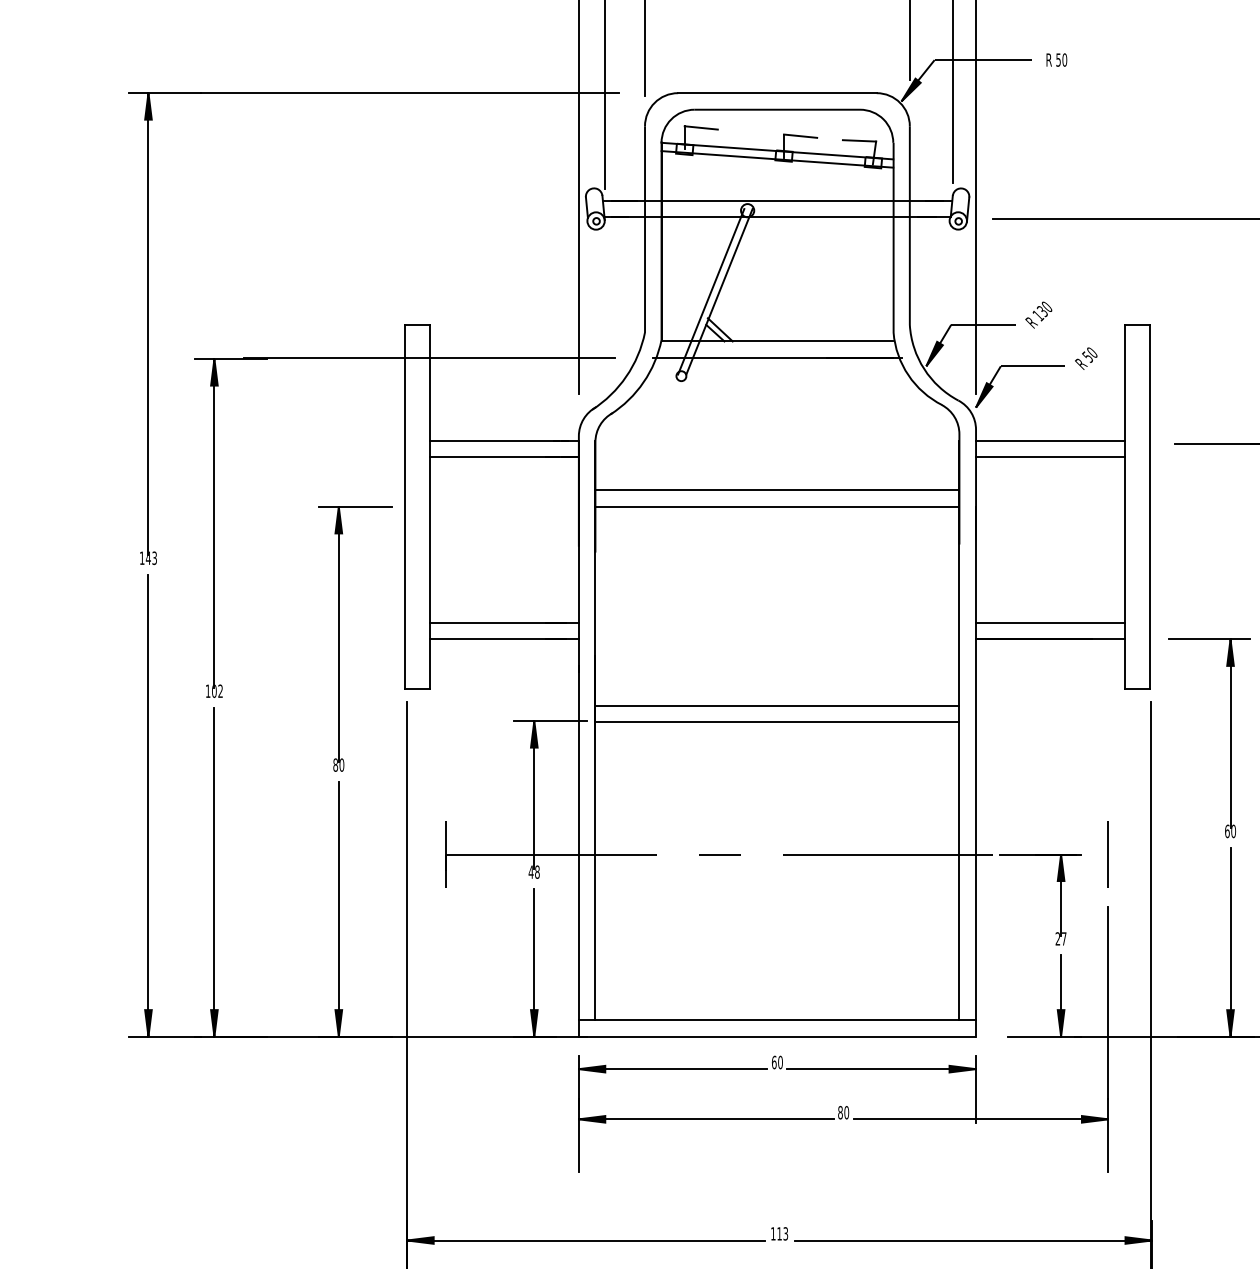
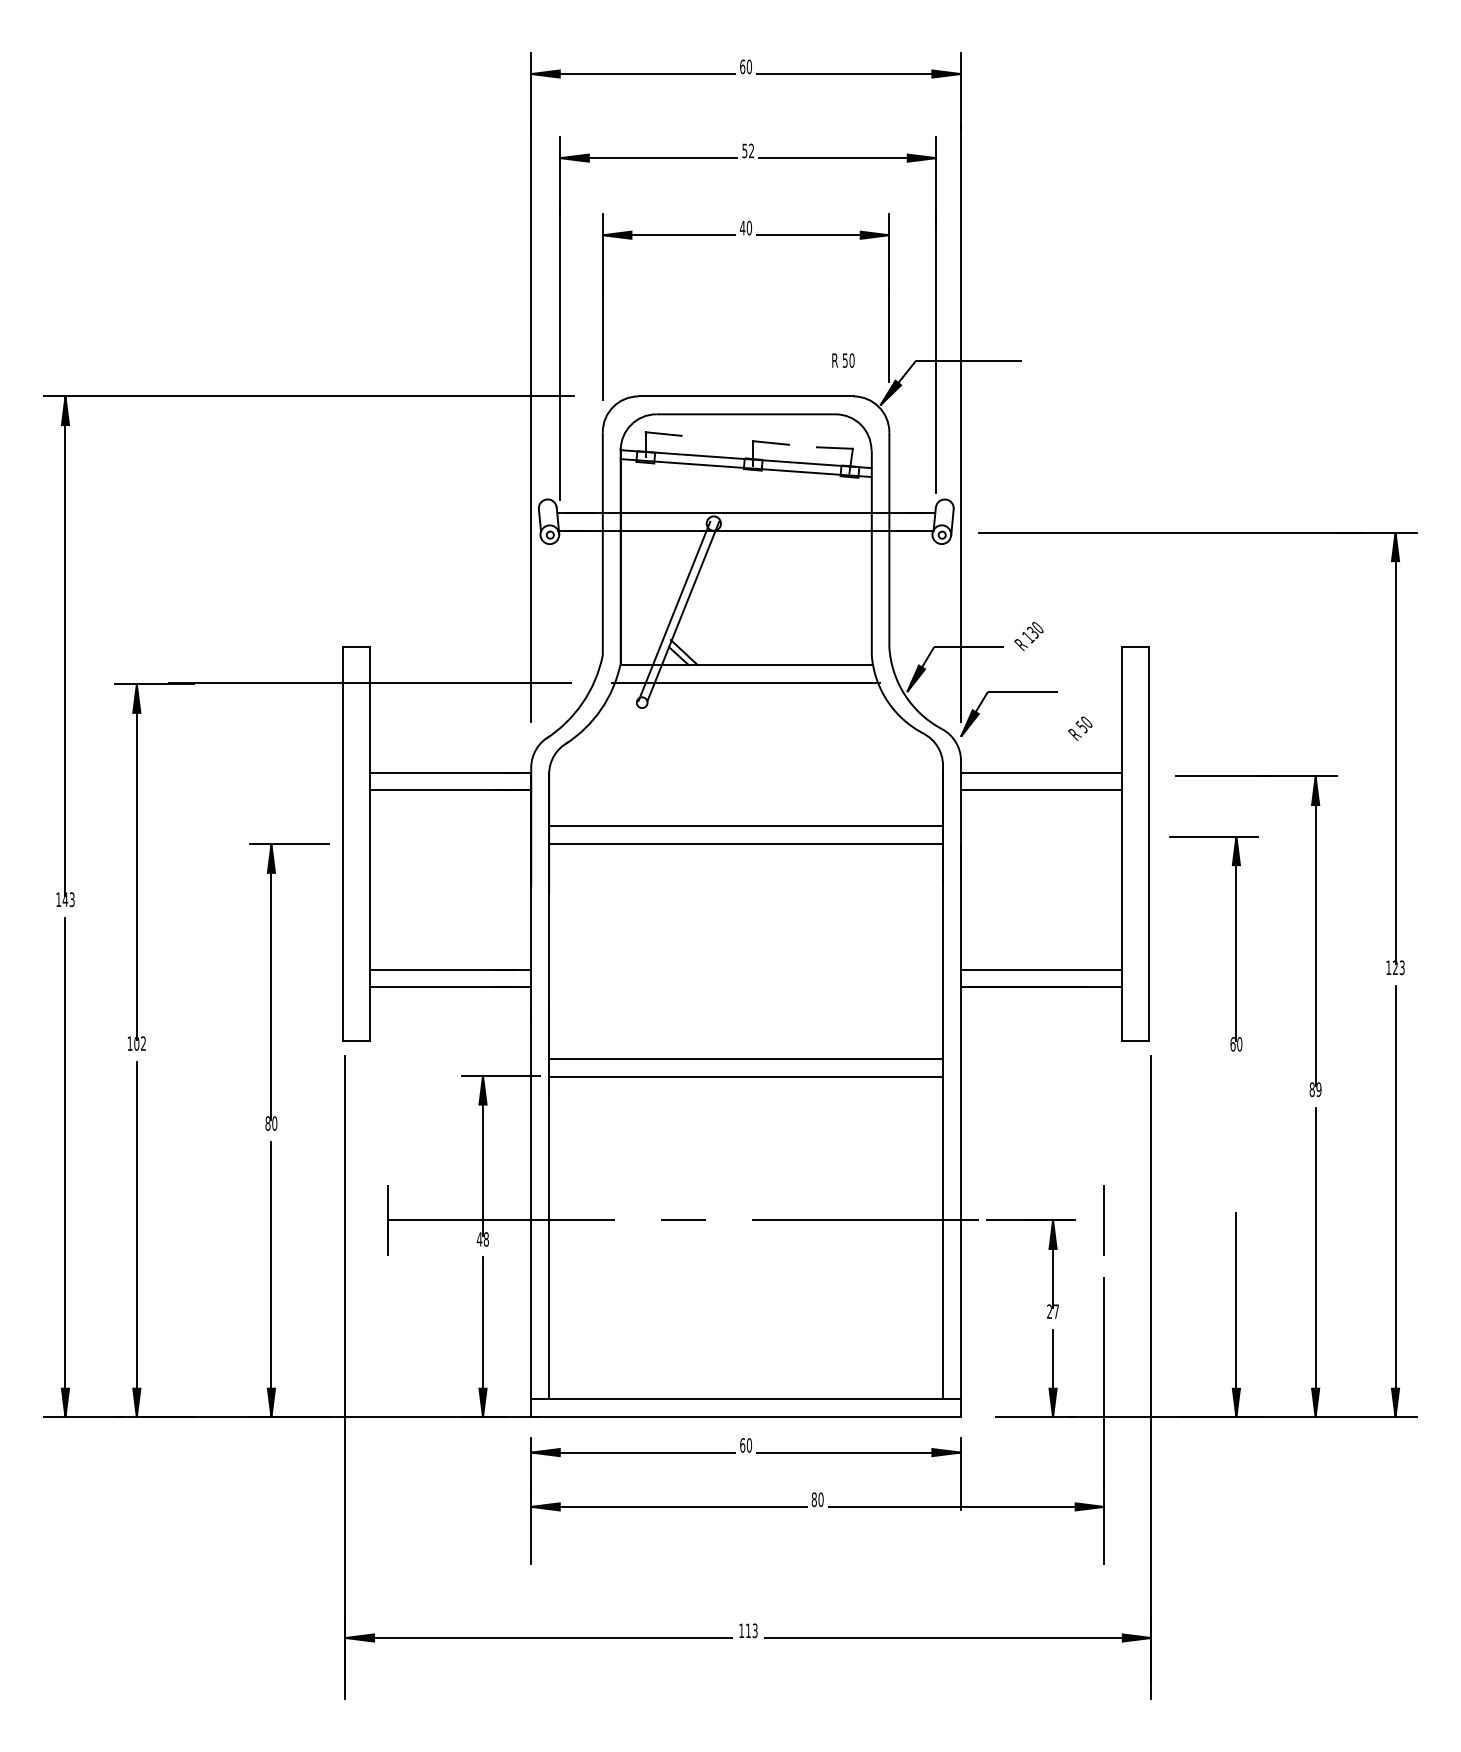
text: (1056, 59) -> (843, 360), moved
text: (1086, 358) -> (1080, 728), moved
part: (1229, 738) -> (1235, 943), moved

